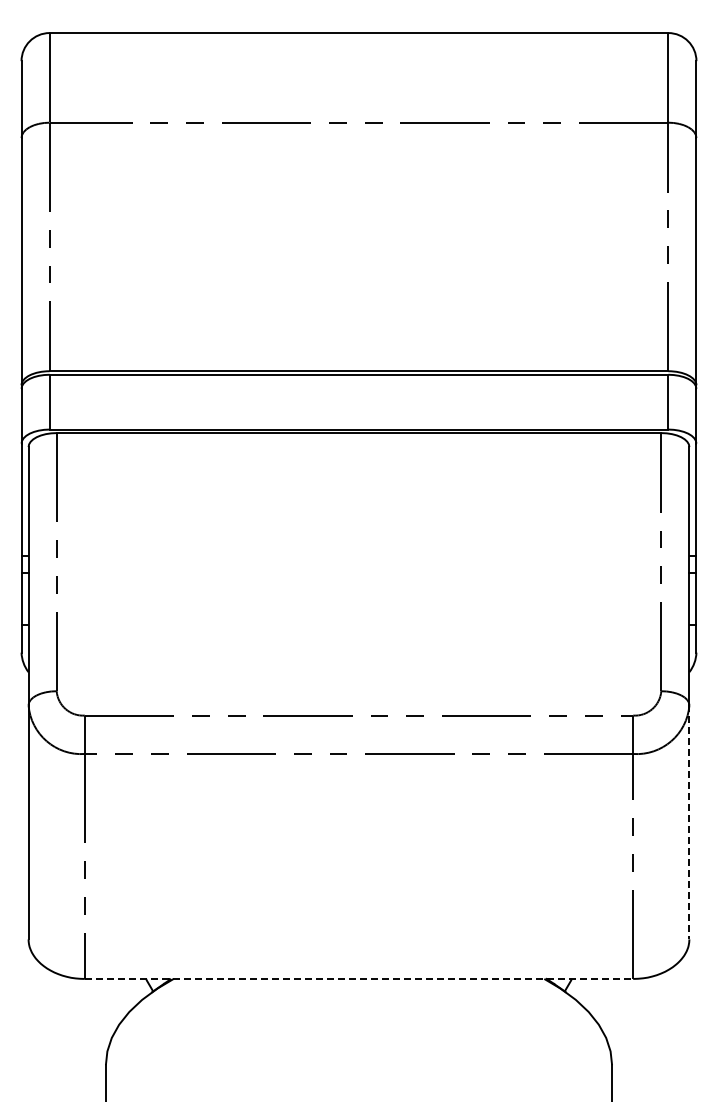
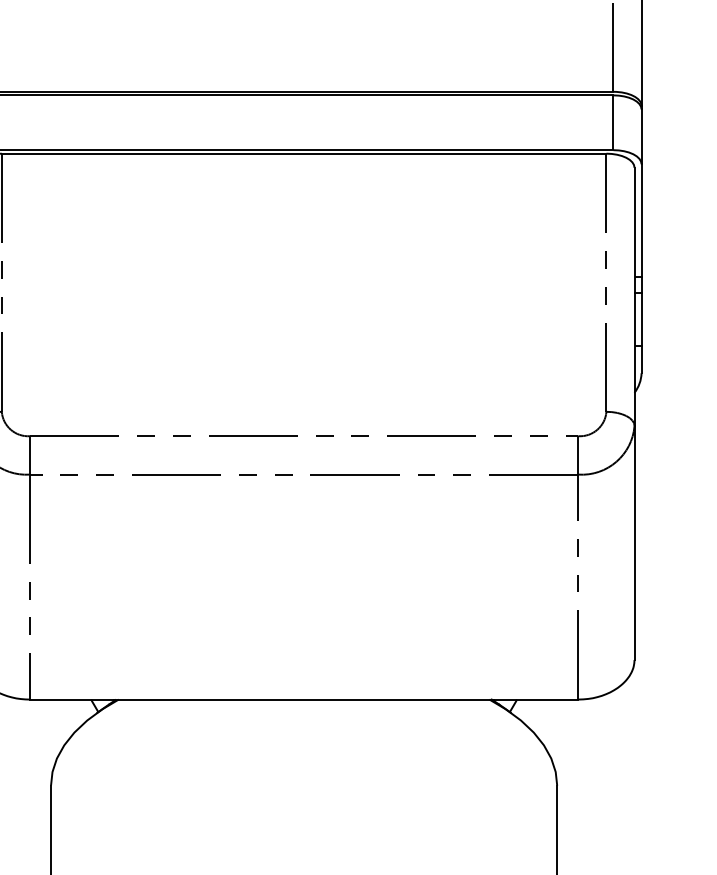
line: (689, 822) -> (634, 543), dashed -> solid
line: (359, 978) -> (304, 699), dashed -> solid

